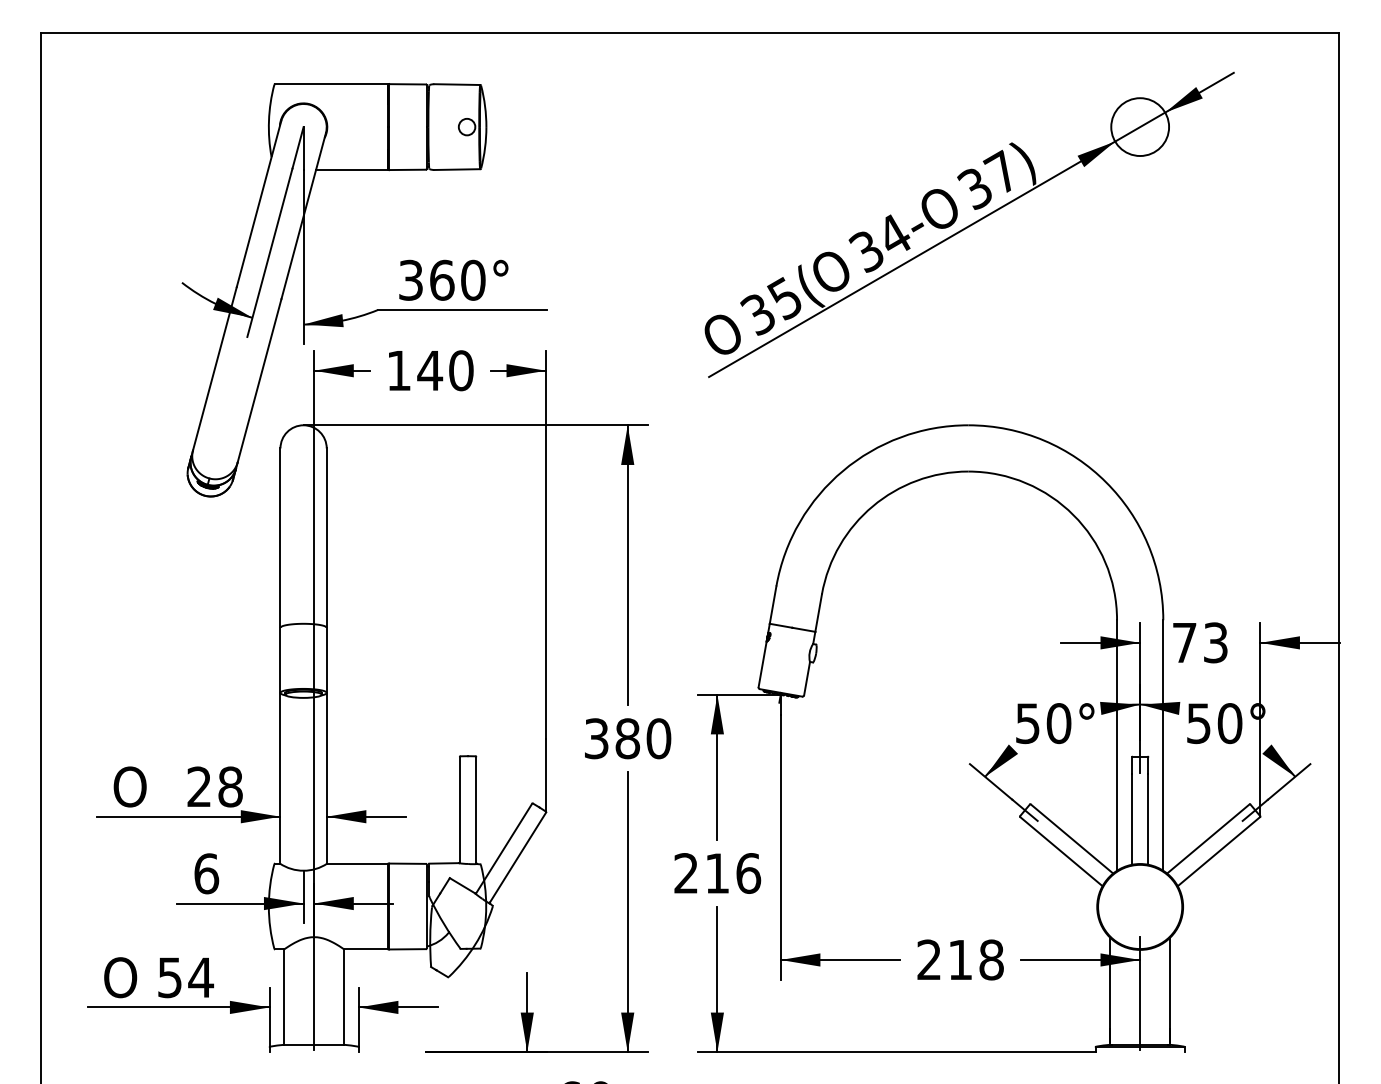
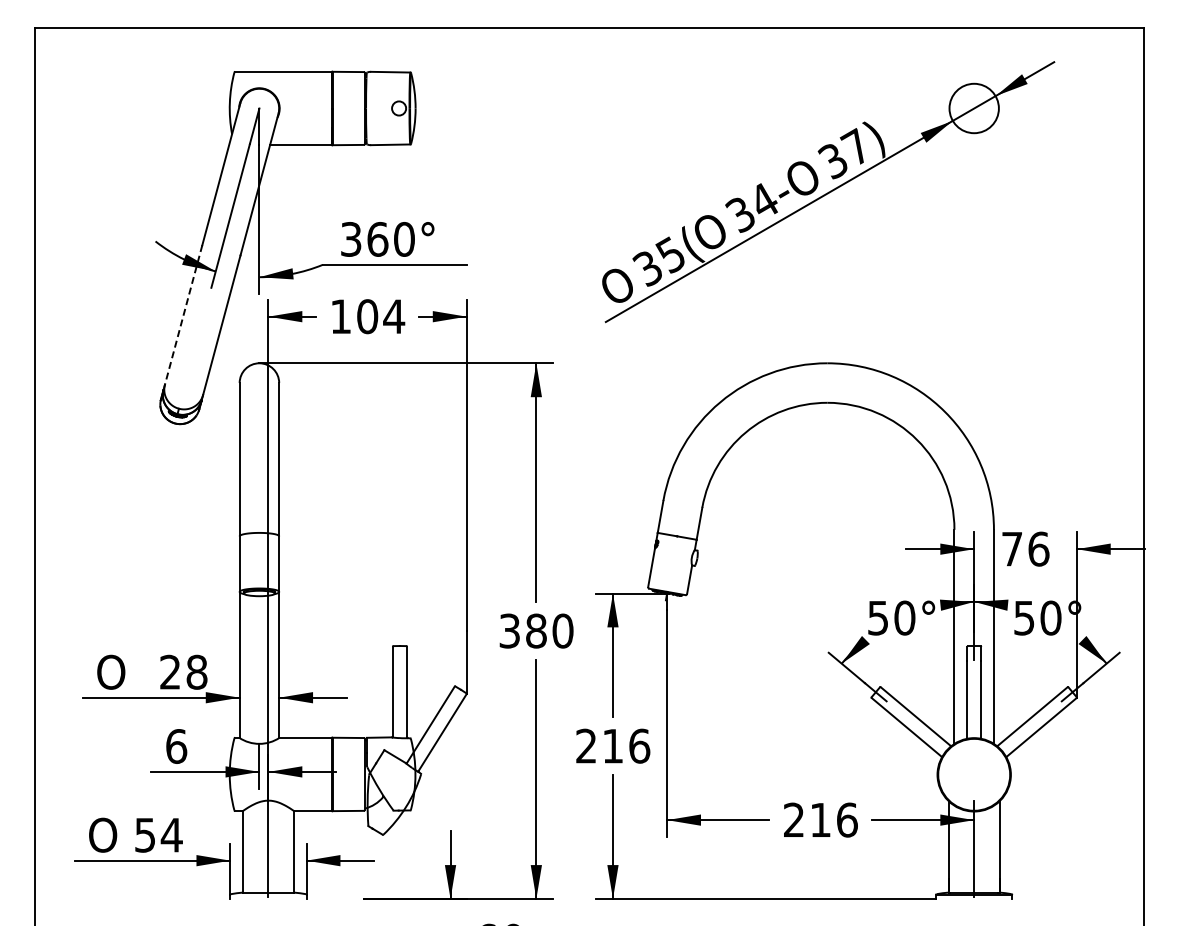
line: (214, 369) -> (183, 315), solid -> dashed
text: (445, 370) -> (380, 316), 140 -> 104
text: (1215, 642) -> (1038, 548), 73 -> 76
text: (991, 959) -> (847, 819), 218 -> 216

